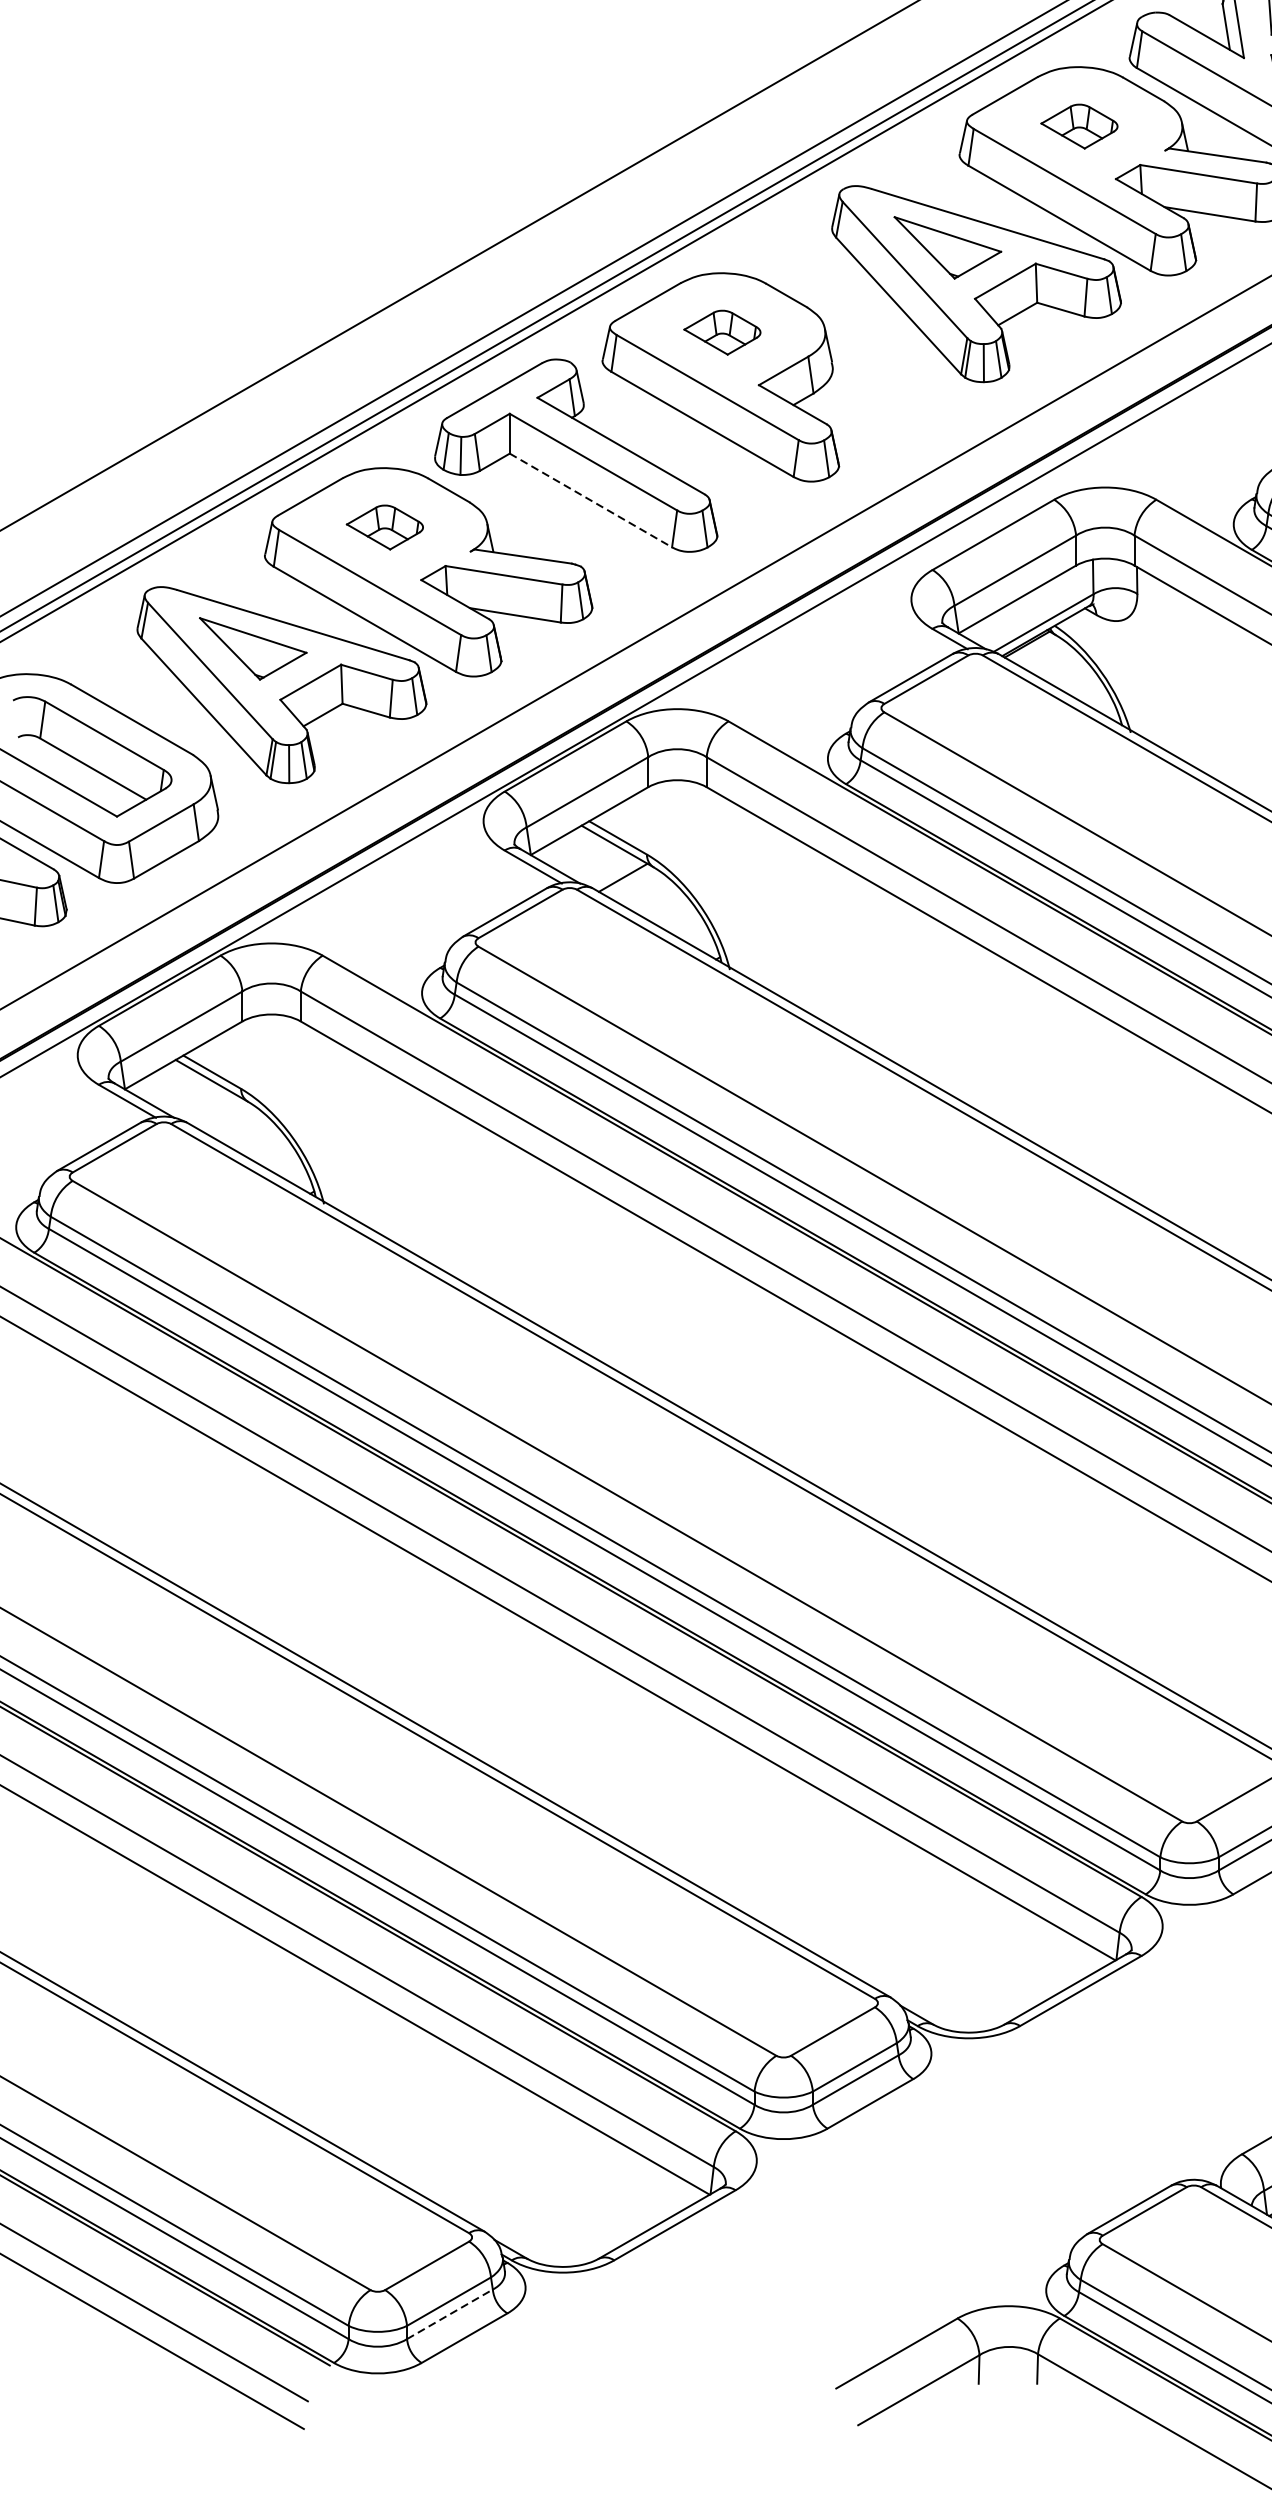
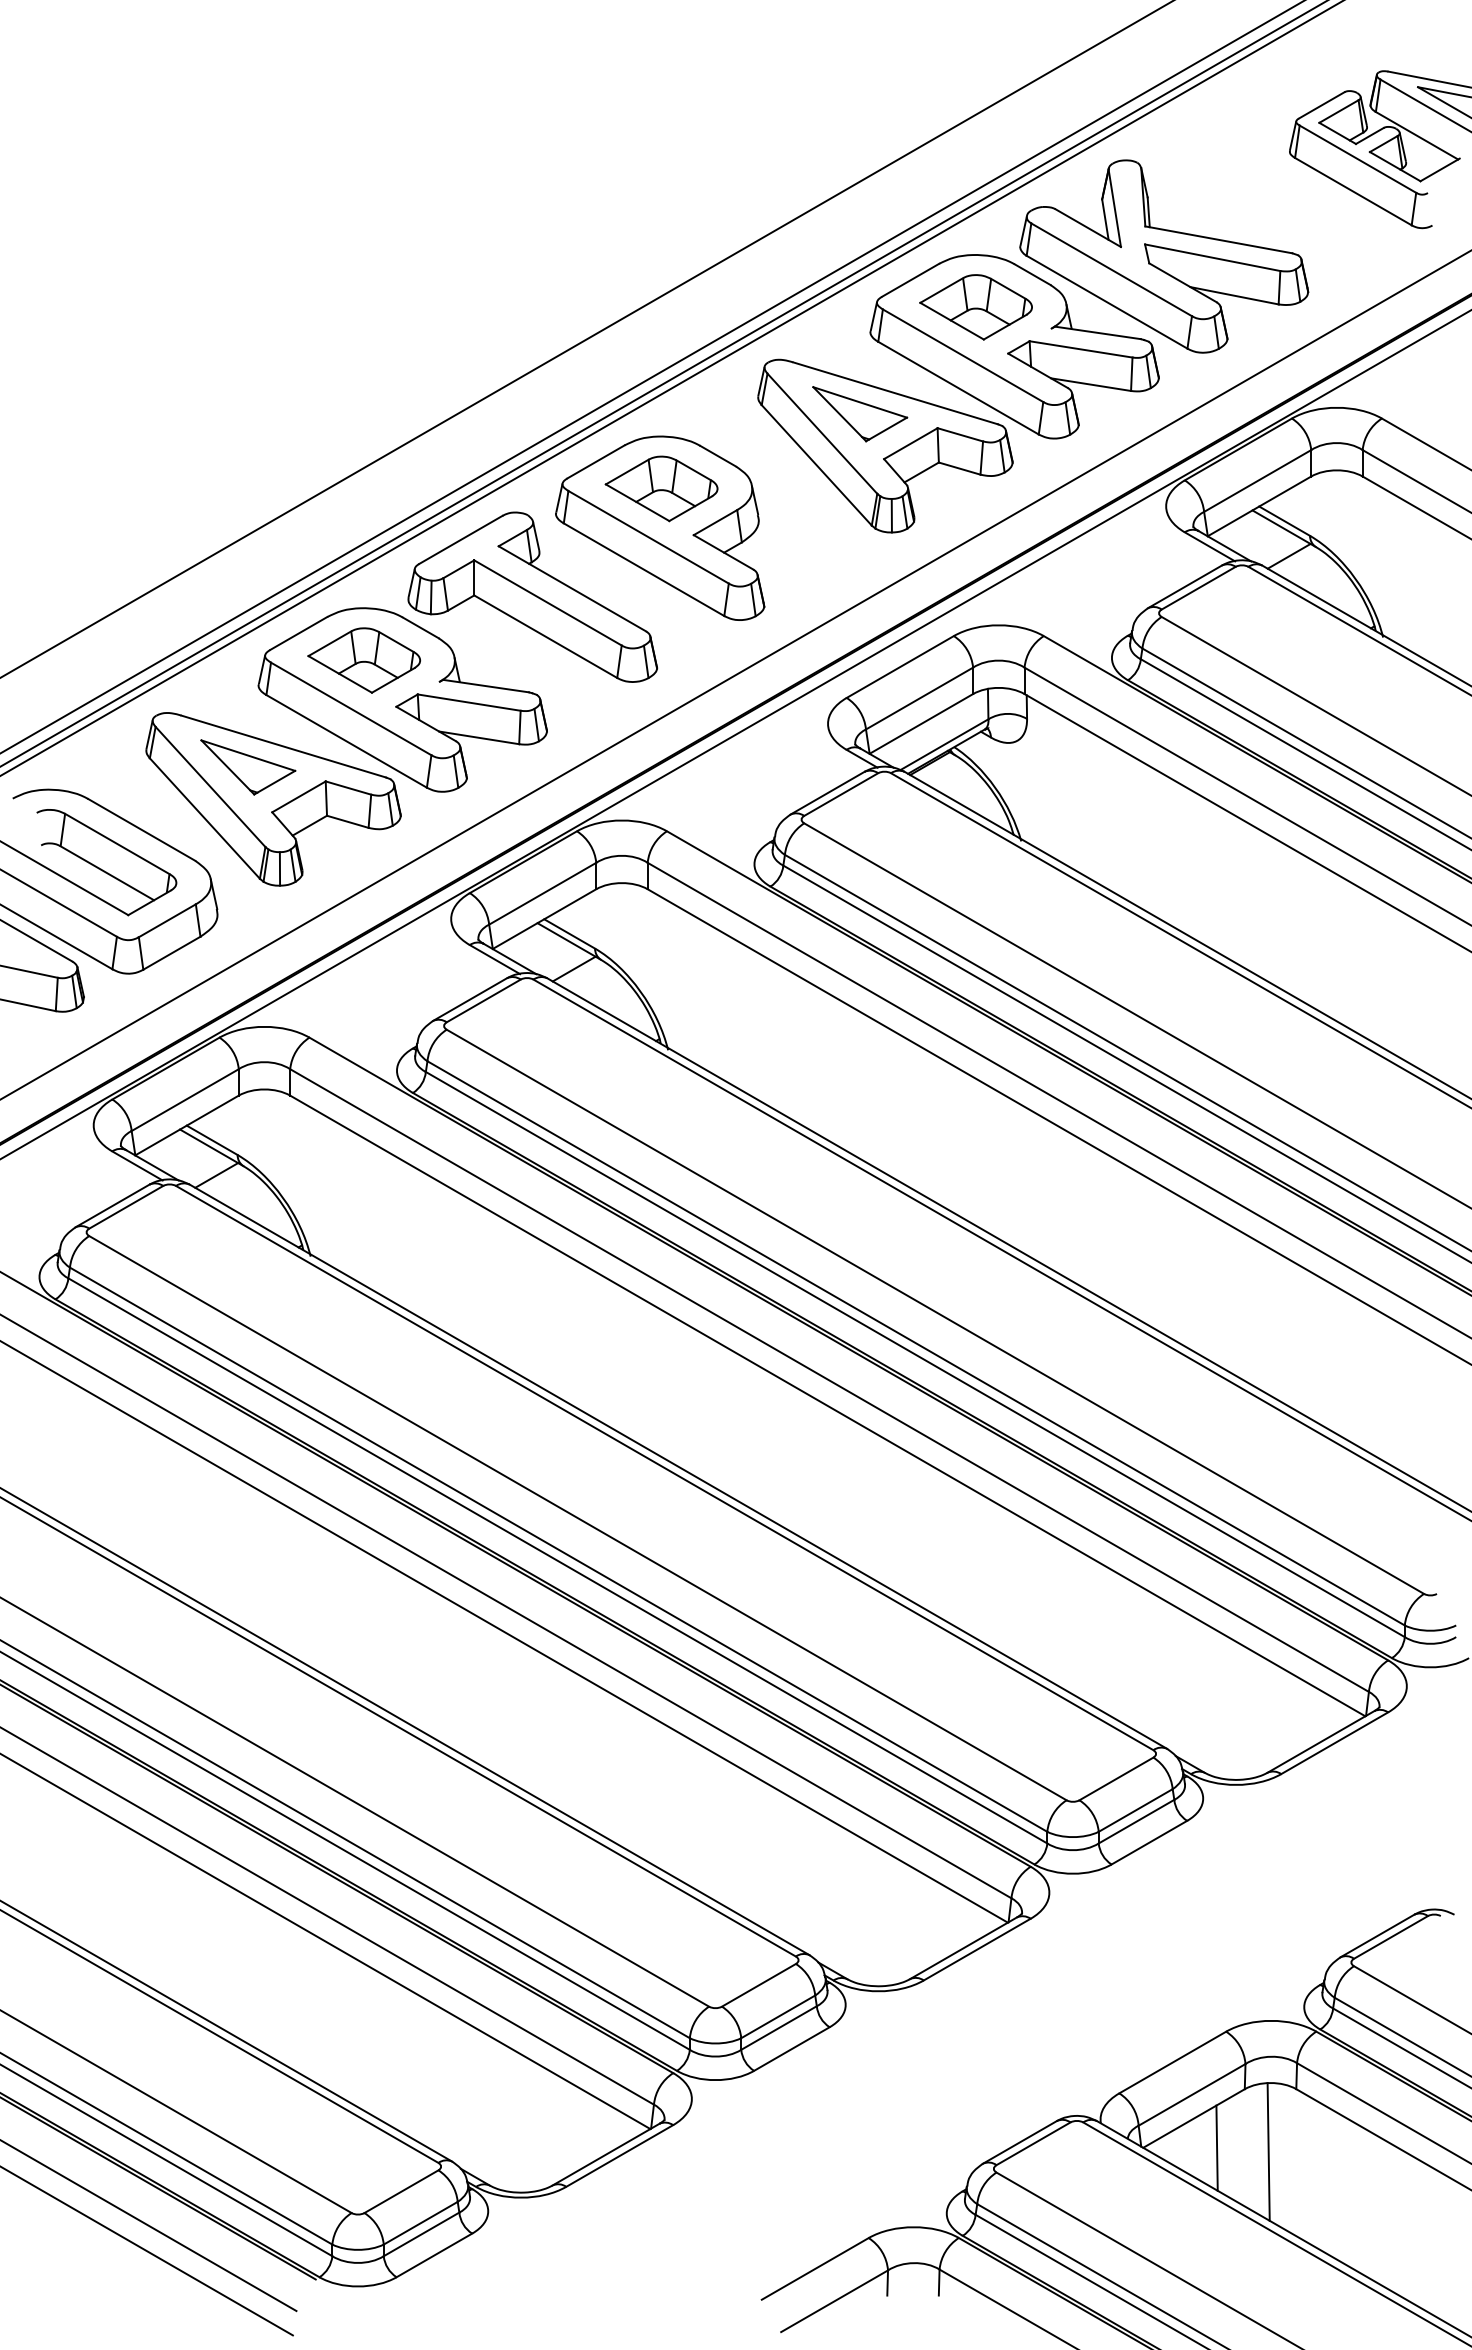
part: (1078, 126) -> (975, 307), size x1.67
part: (722, 332) -> (661, 488), size x1.67
line: (590, 500) -> (545, 636), dashed -> solid
part: (385, 527) -> (364, 660), size x1.67
line: (217, 1112) -> (216, 1175), added
line: (449, 2314) -> (421, 2234), dashed -> solid

